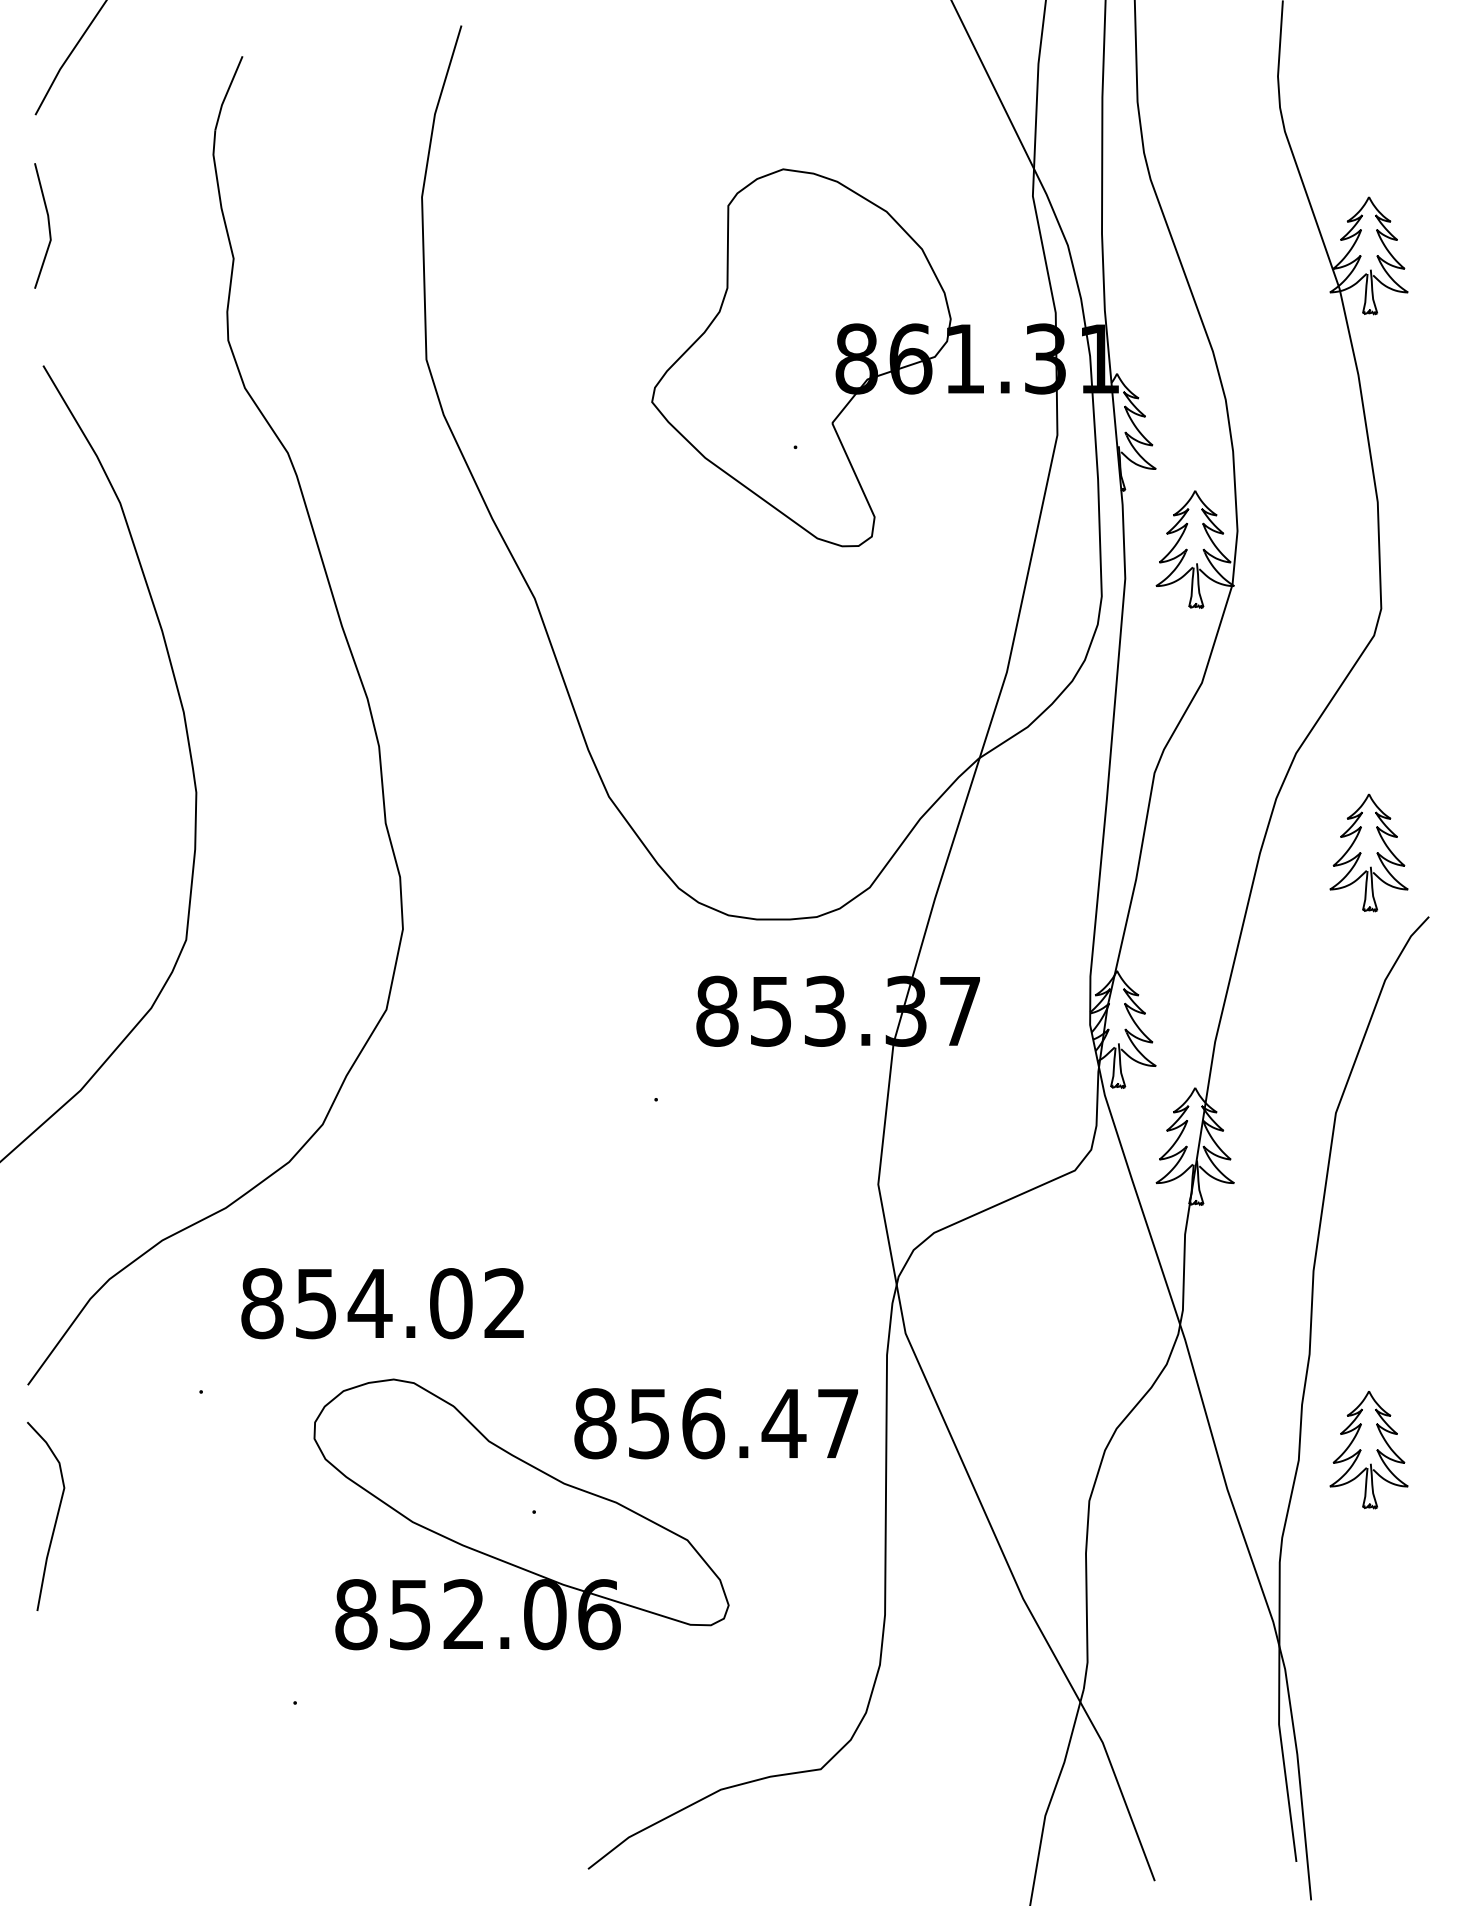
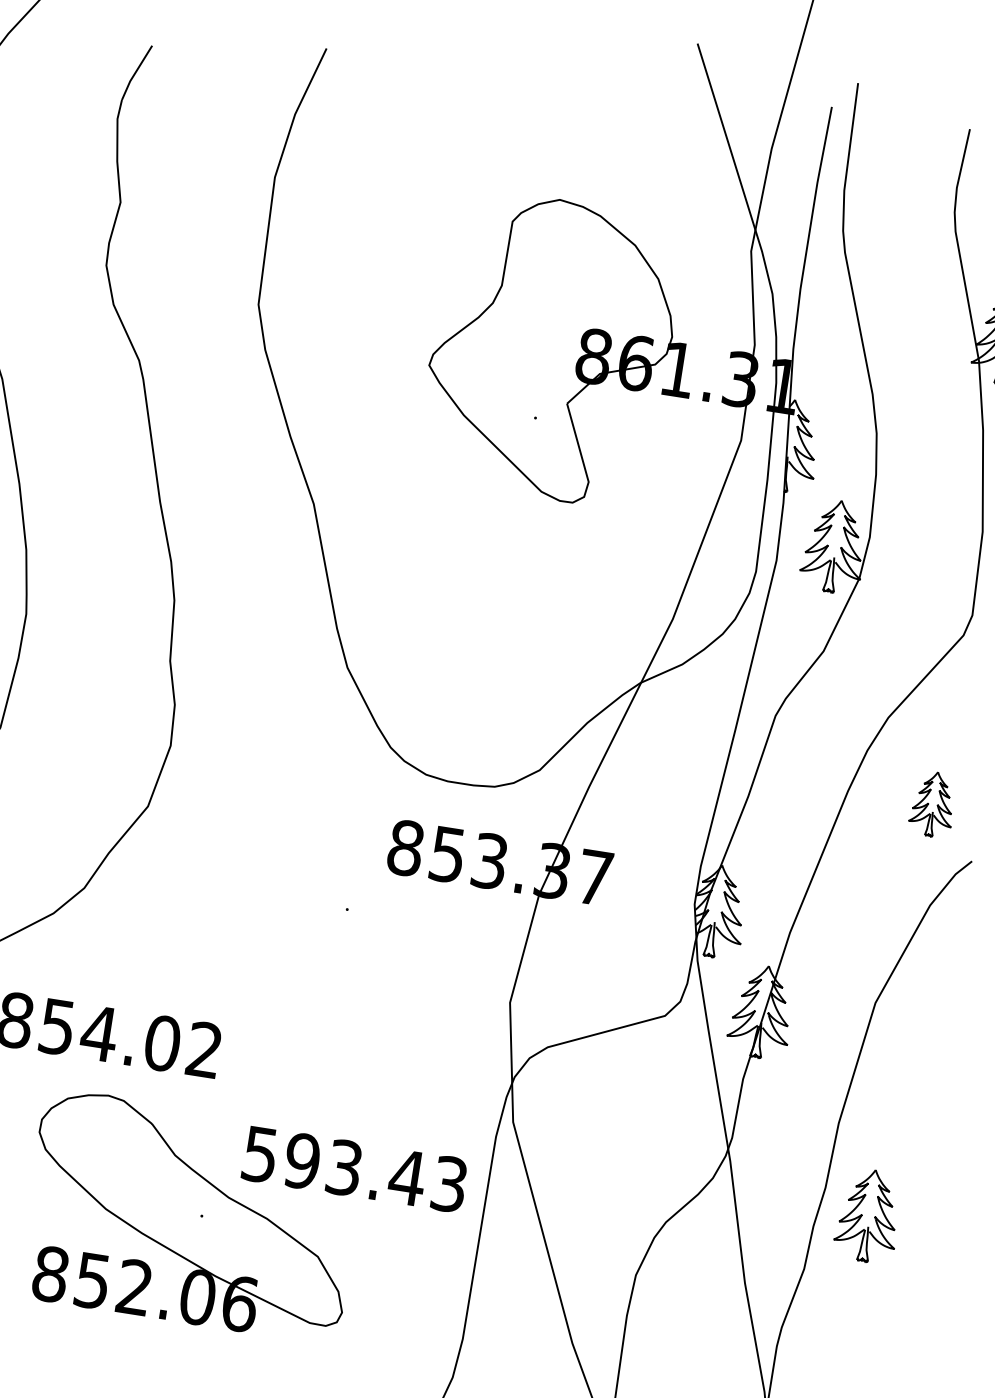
part: (1368, 852) -> (932, 803), size x0.7
text: (716, 1423) -> (354, 1169), 856.47 -> 593.43
part: (1368, 1450) -> (868, 1216), moved

